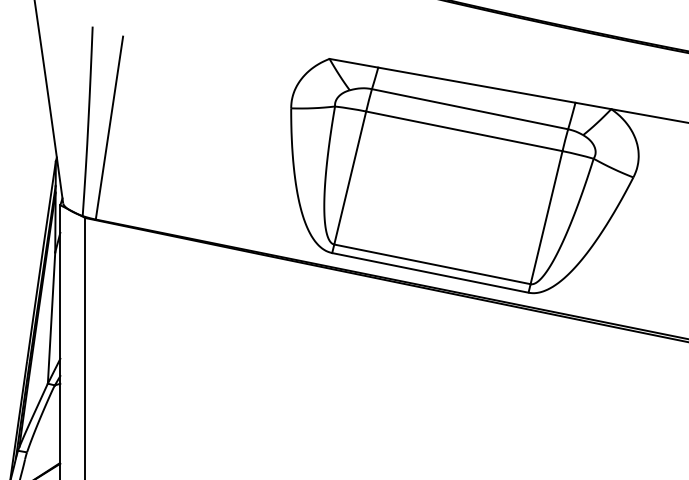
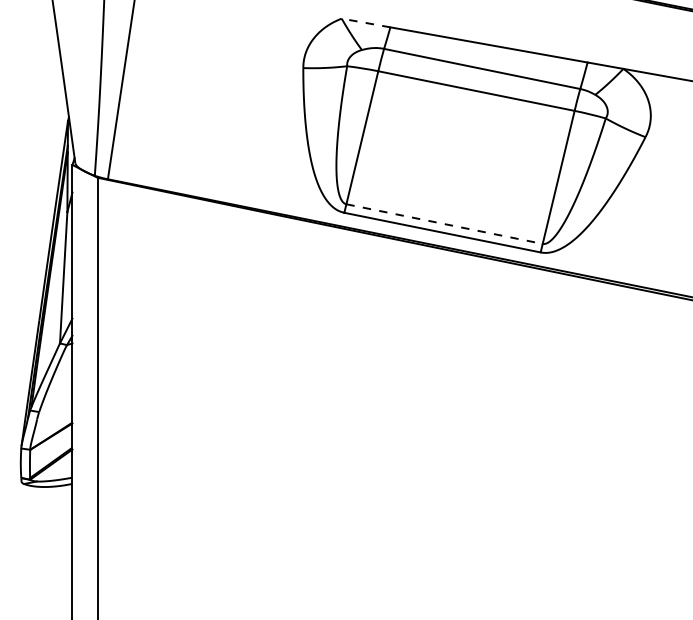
line: (354, 63) -> (366, 23), solid -> dashed
line: (433, 264) -> (445, 224), solid -> dashed

